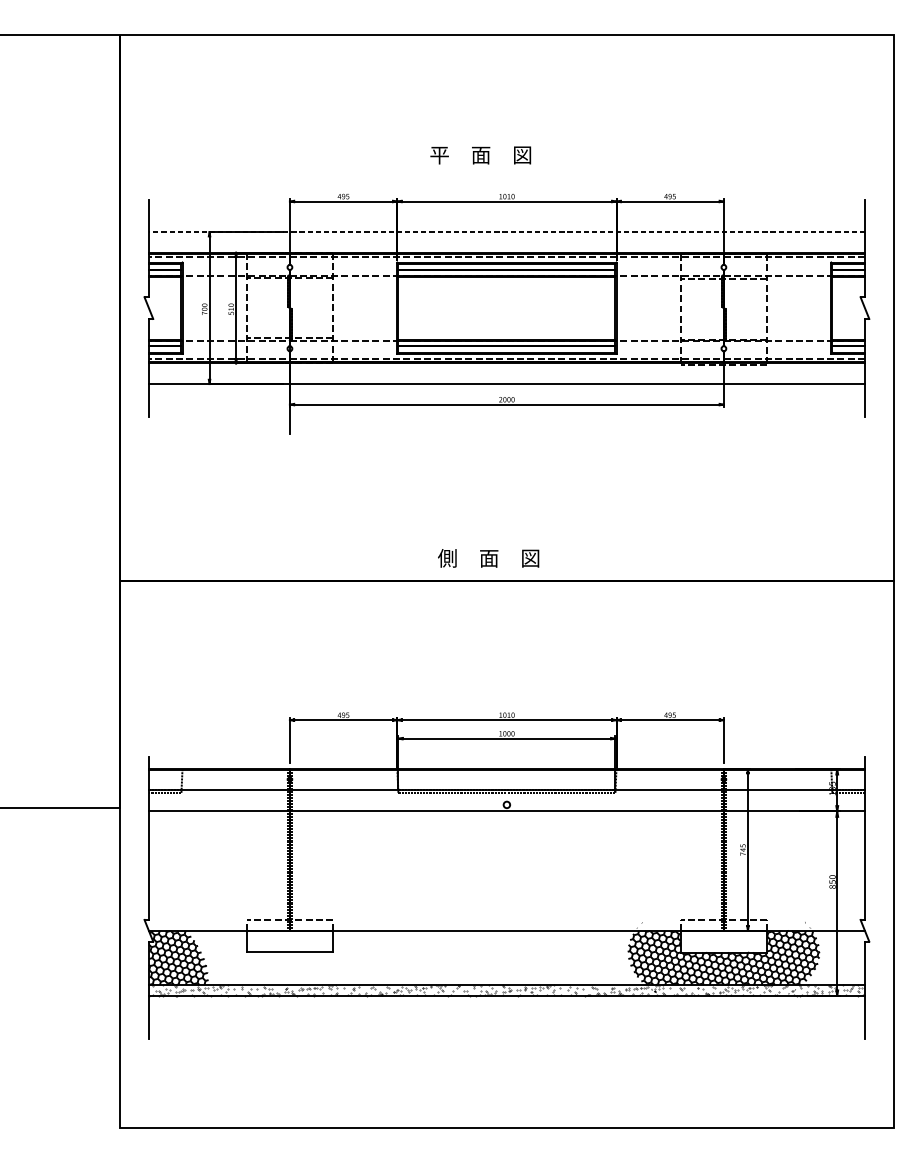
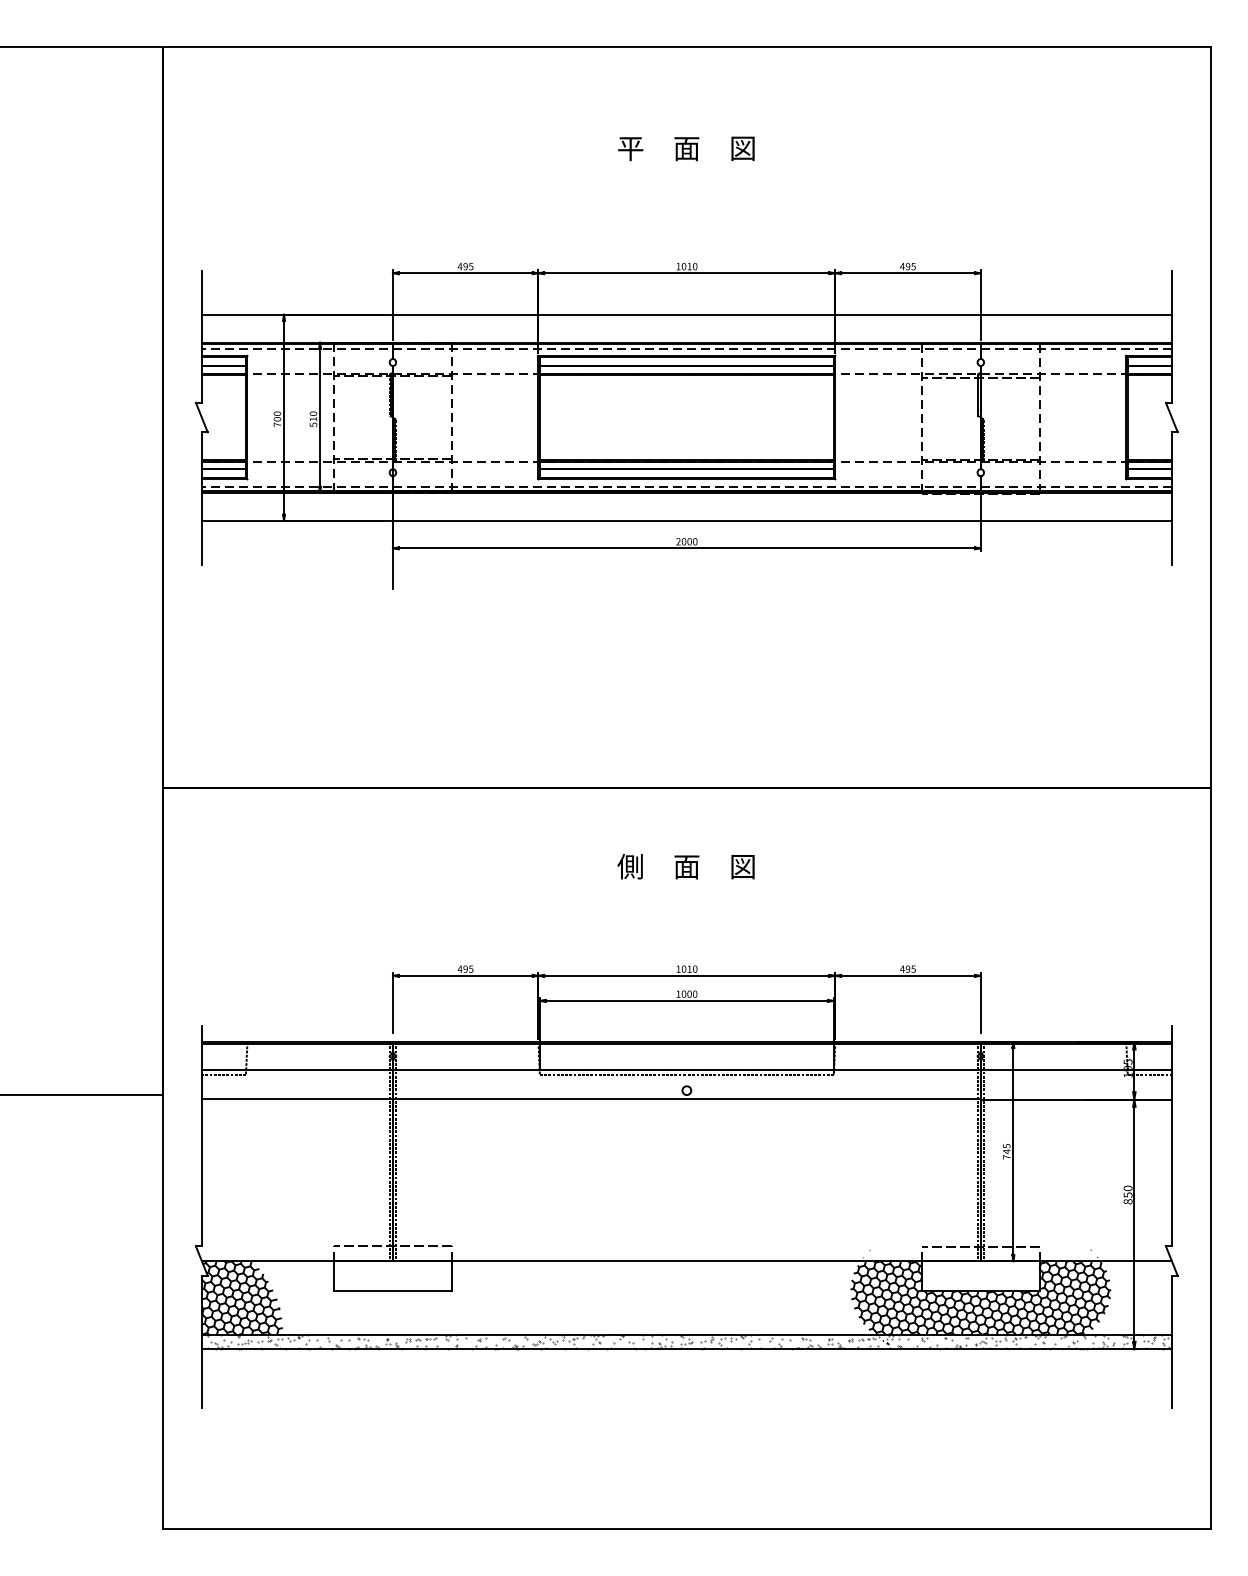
text: (480, 155) -> (686, 148), moved
line: (506, 231) -> (686, 314), dashed -> solid
text: (488, 558) -> (685, 866), moved

